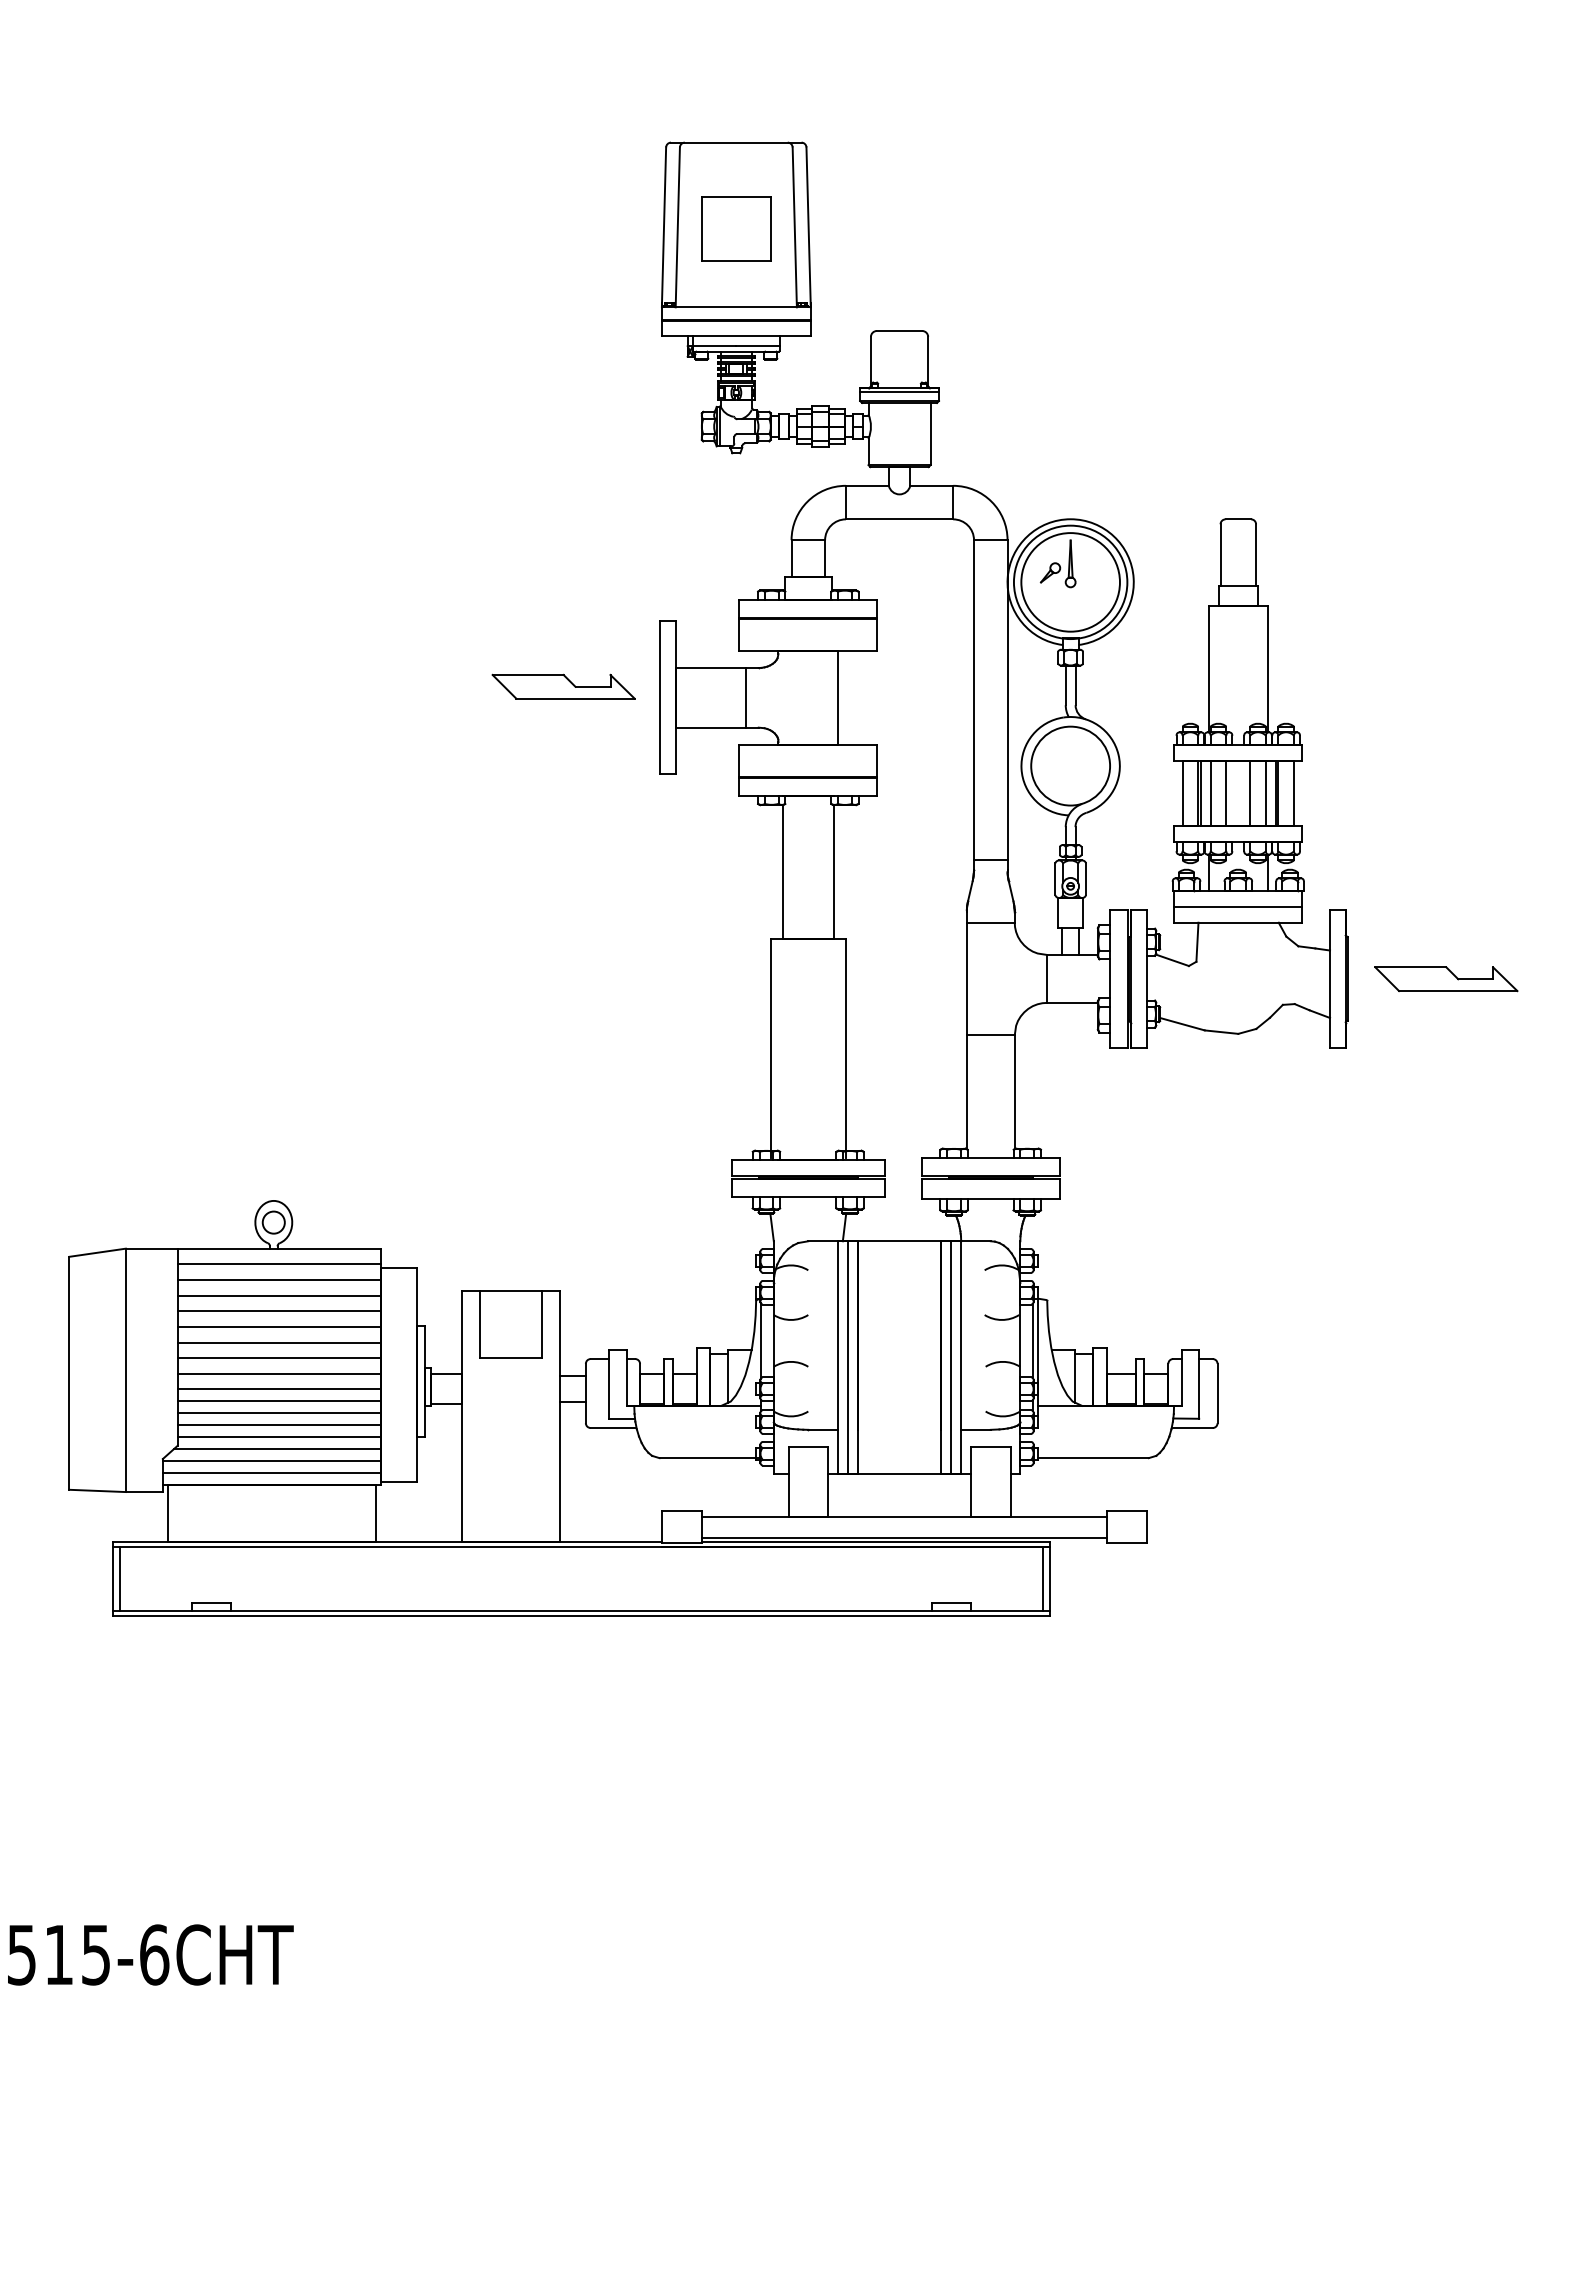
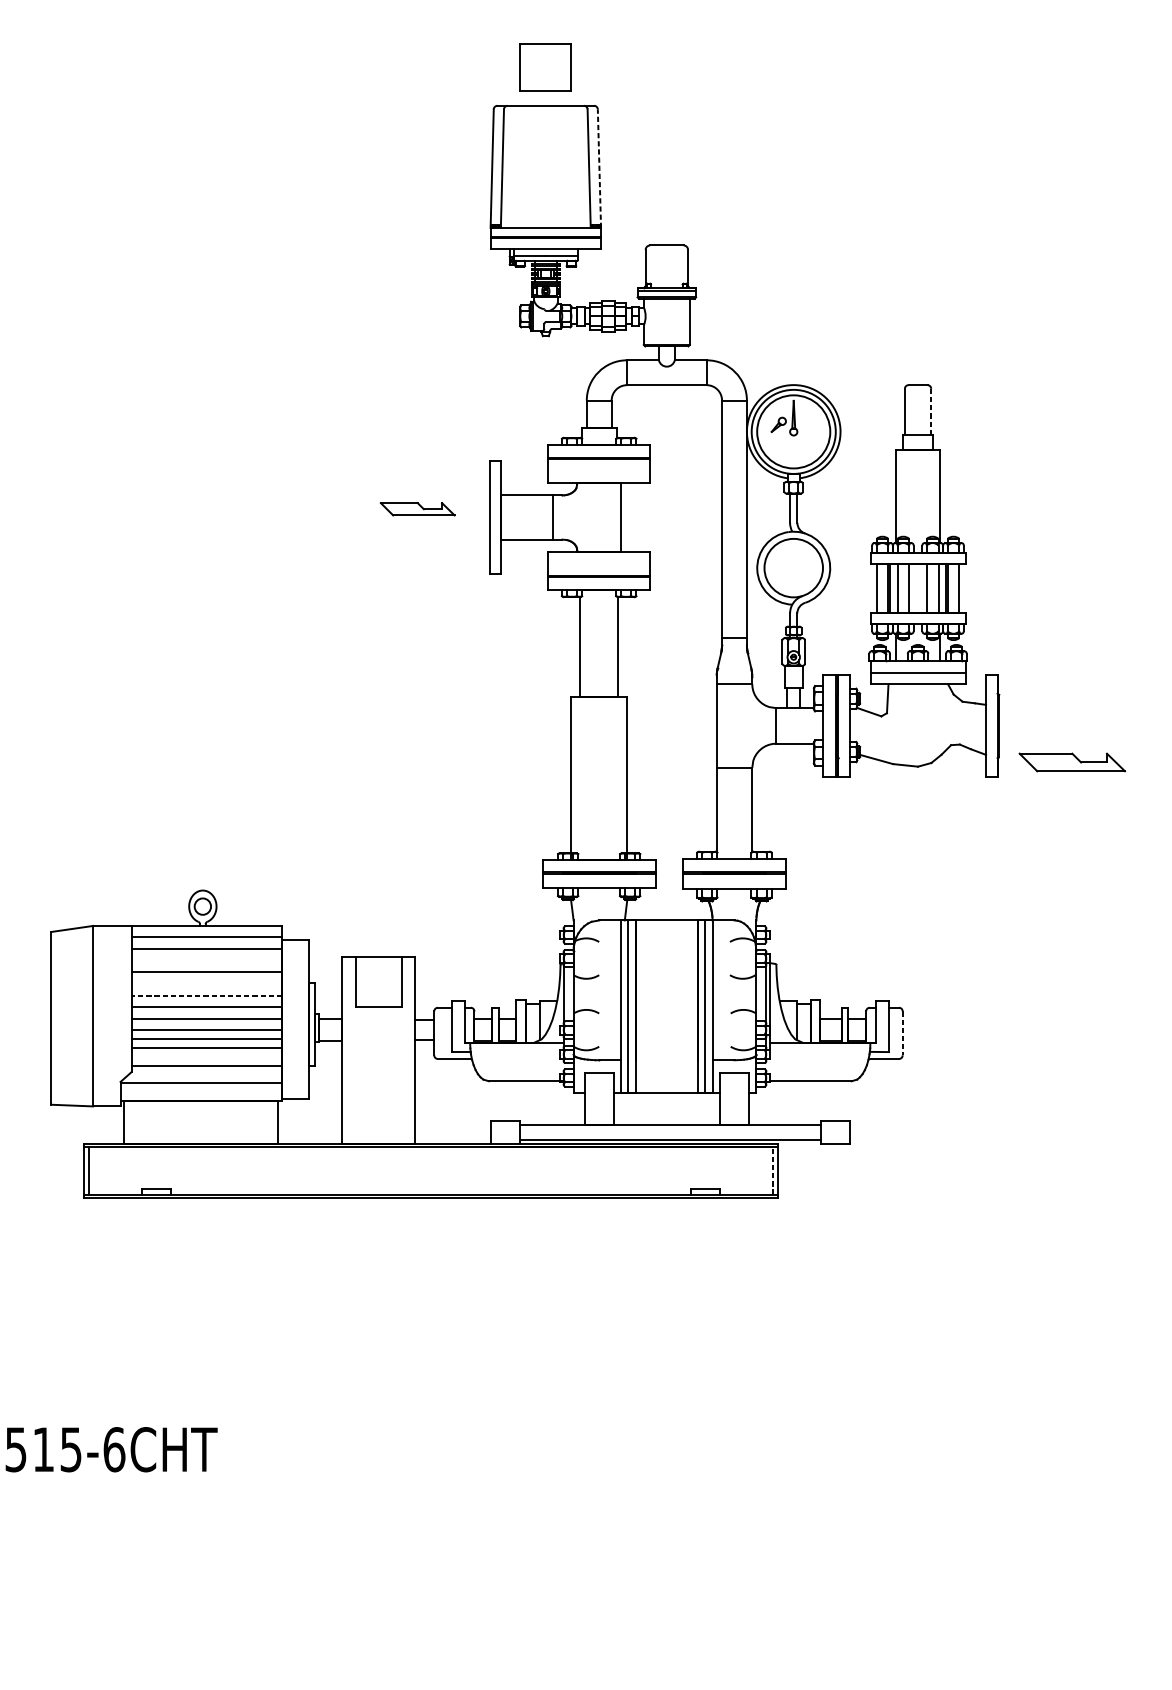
line: (808, 226) -> (599, 168), solid -> dashed
part: (736, 228) -> (545, 67), moved
line: (1256, 554) -> (931, 411), solid -> dashed
part: (563, 686) -> (417, 509), size x0.7
part: (1446, 979) -> (1072, 762), moved
line: (278, 1295) -> (206, 960), removed
line: (278, 1326) -> (206, 983), removed
line: (278, 1342) -> (206, 995), solid -> dashed
line: (1217, 1393) -> (902, 1033), solid -> dashed
line: (278, 1425) -> (206, 1057), removed
line: (277, 1449) -> (205, 1074), removed
line: (271, 1472) -> (201, 1091), removed
line: (1042, 1578) -> (772, 1170), solid -> dashed

